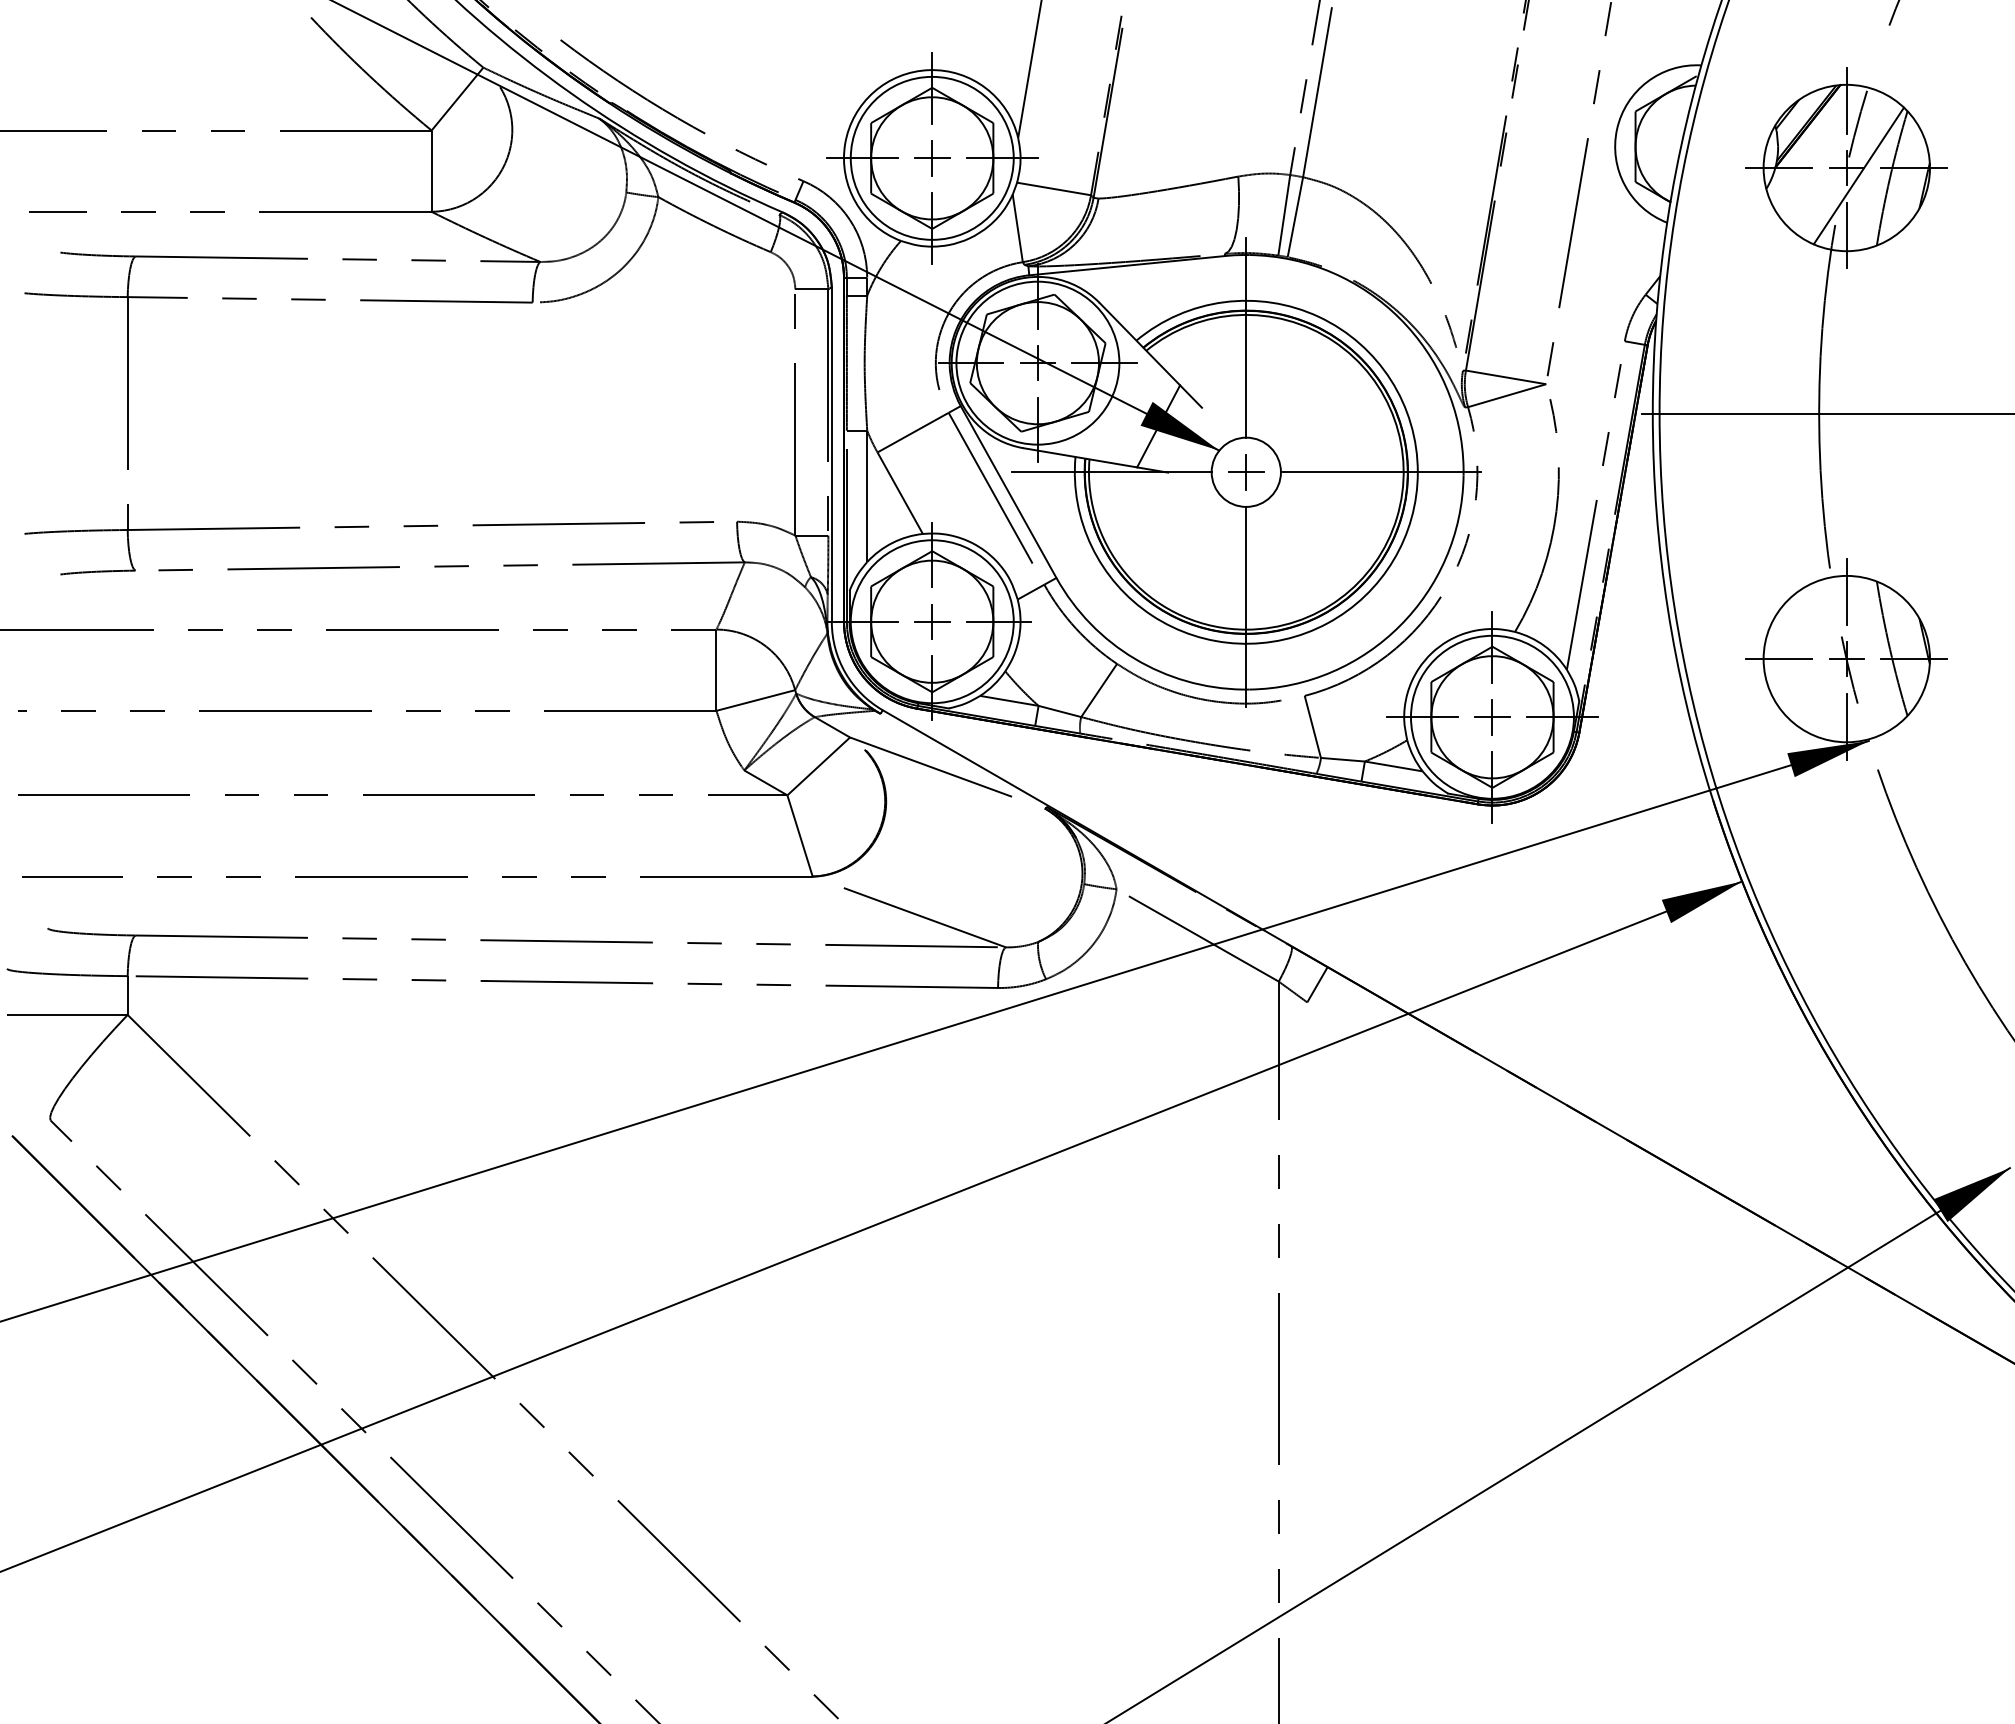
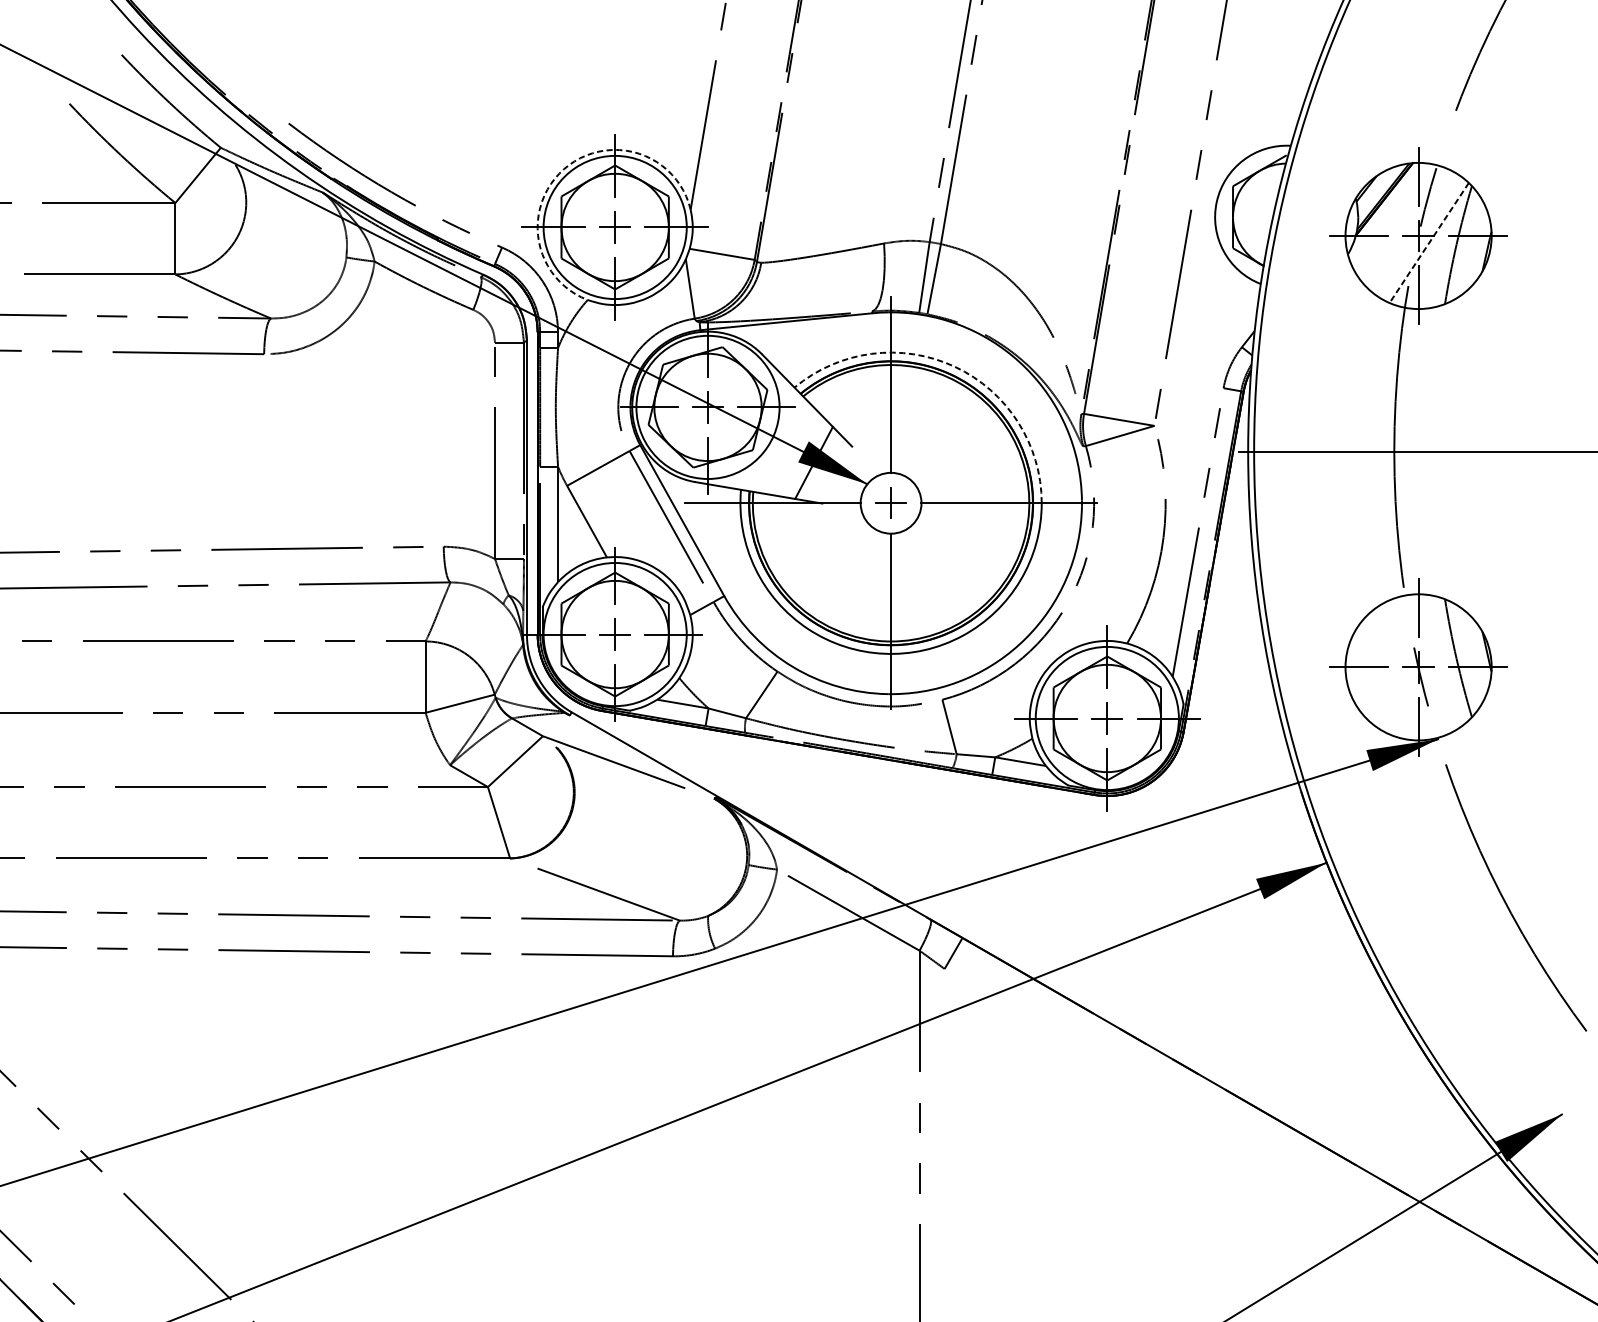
arc: (874, 92) -> (564, 169), solid -> dashed
line: (1858, 176) -> (1428, 243), solid -> dashed
arc: (1319, 316) -> (955, 366), solid -> dashed

